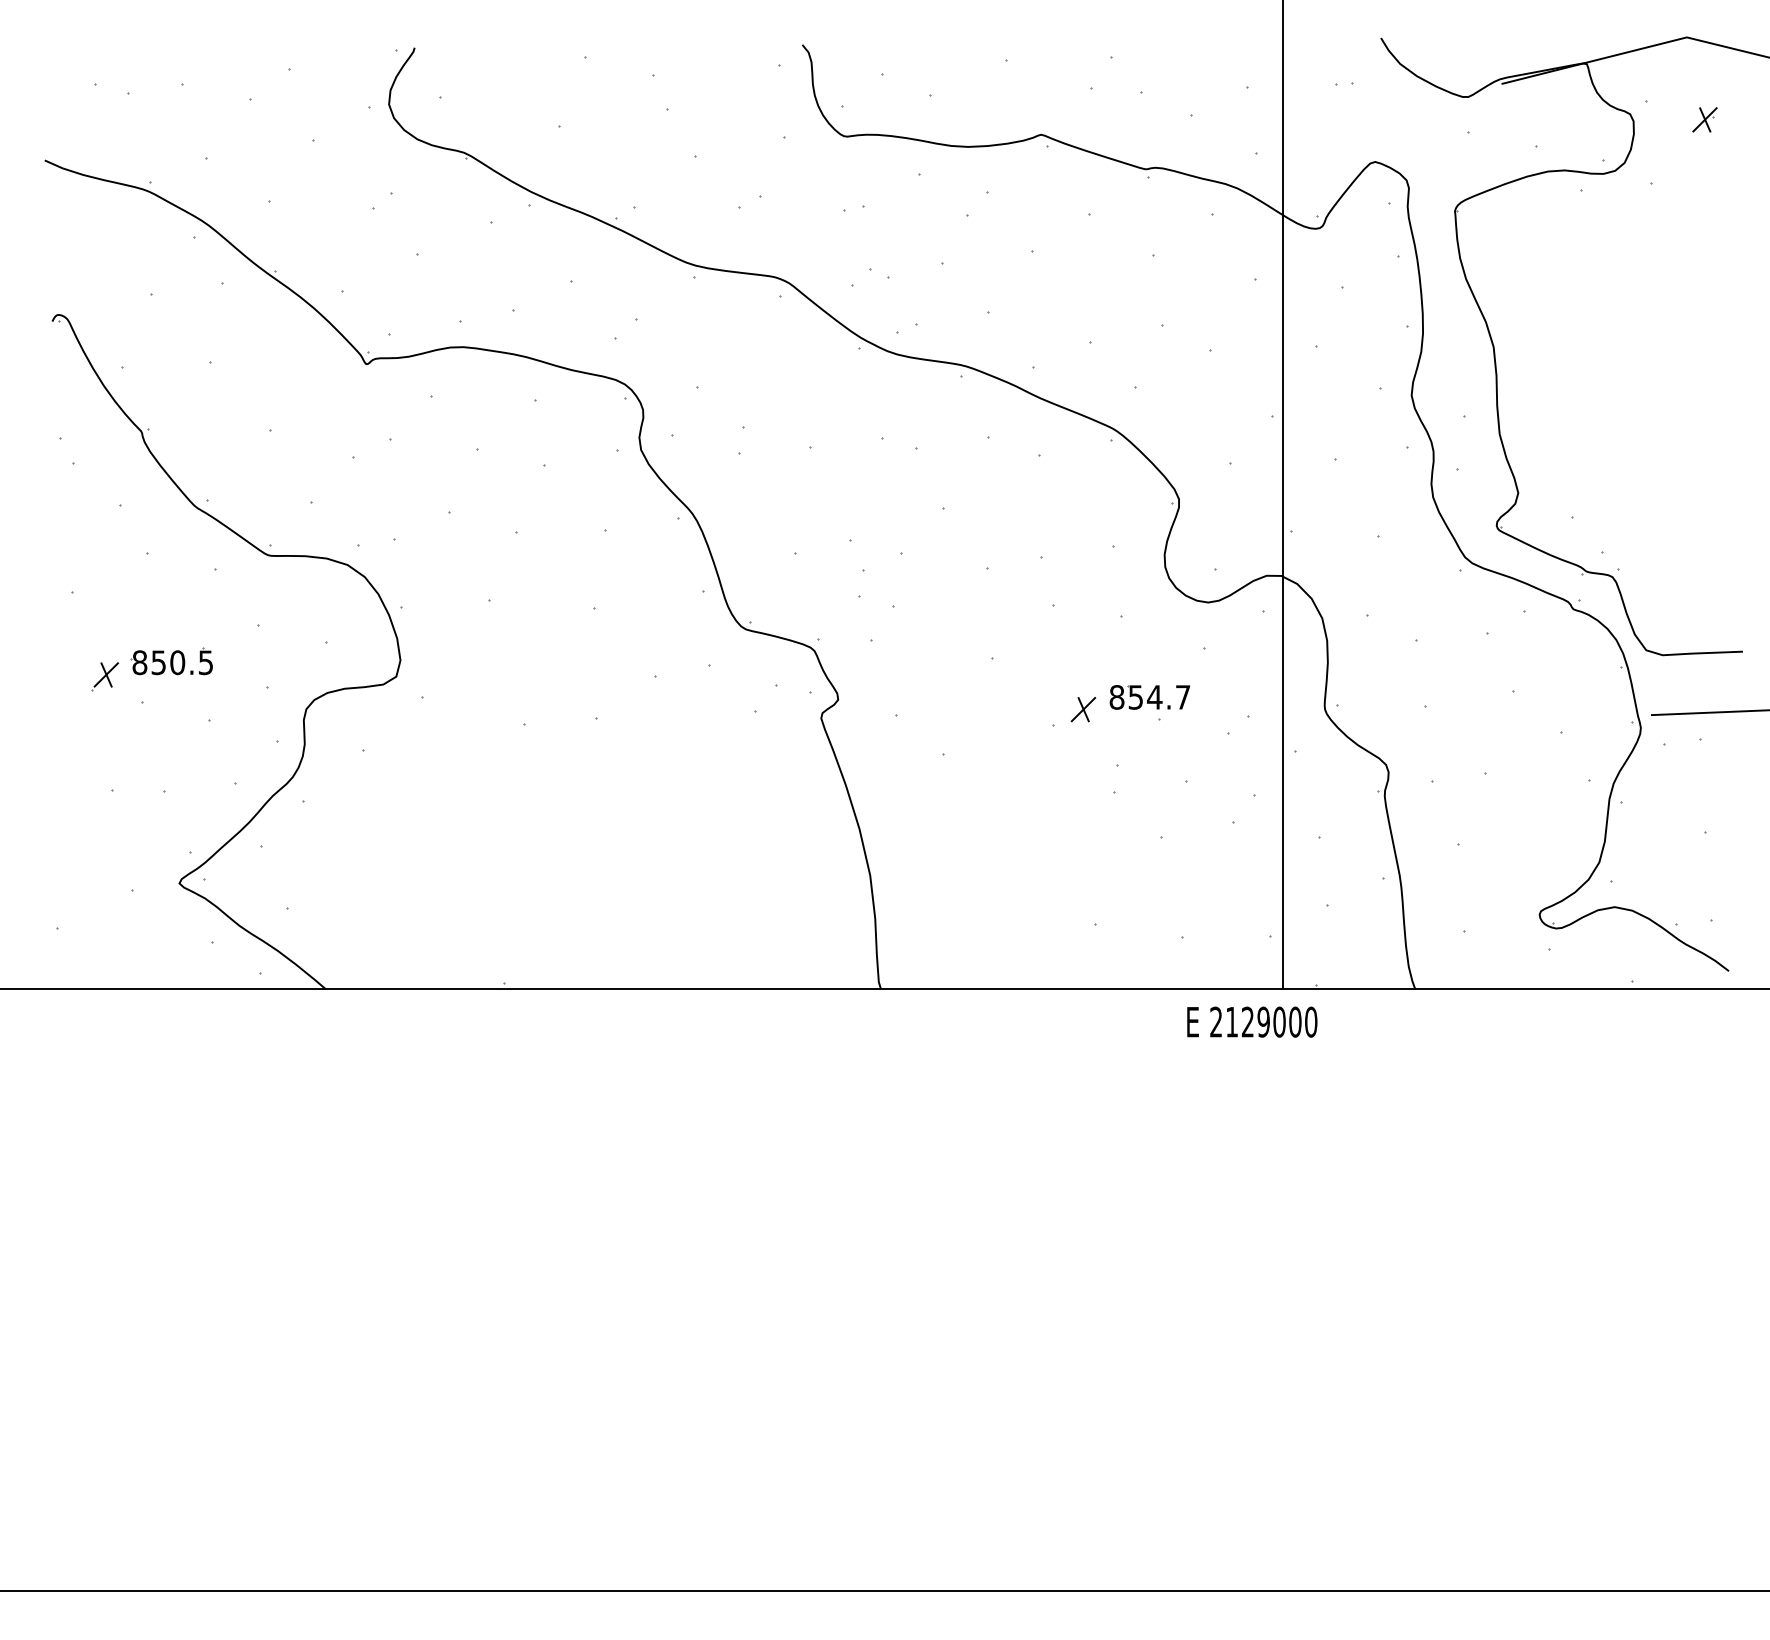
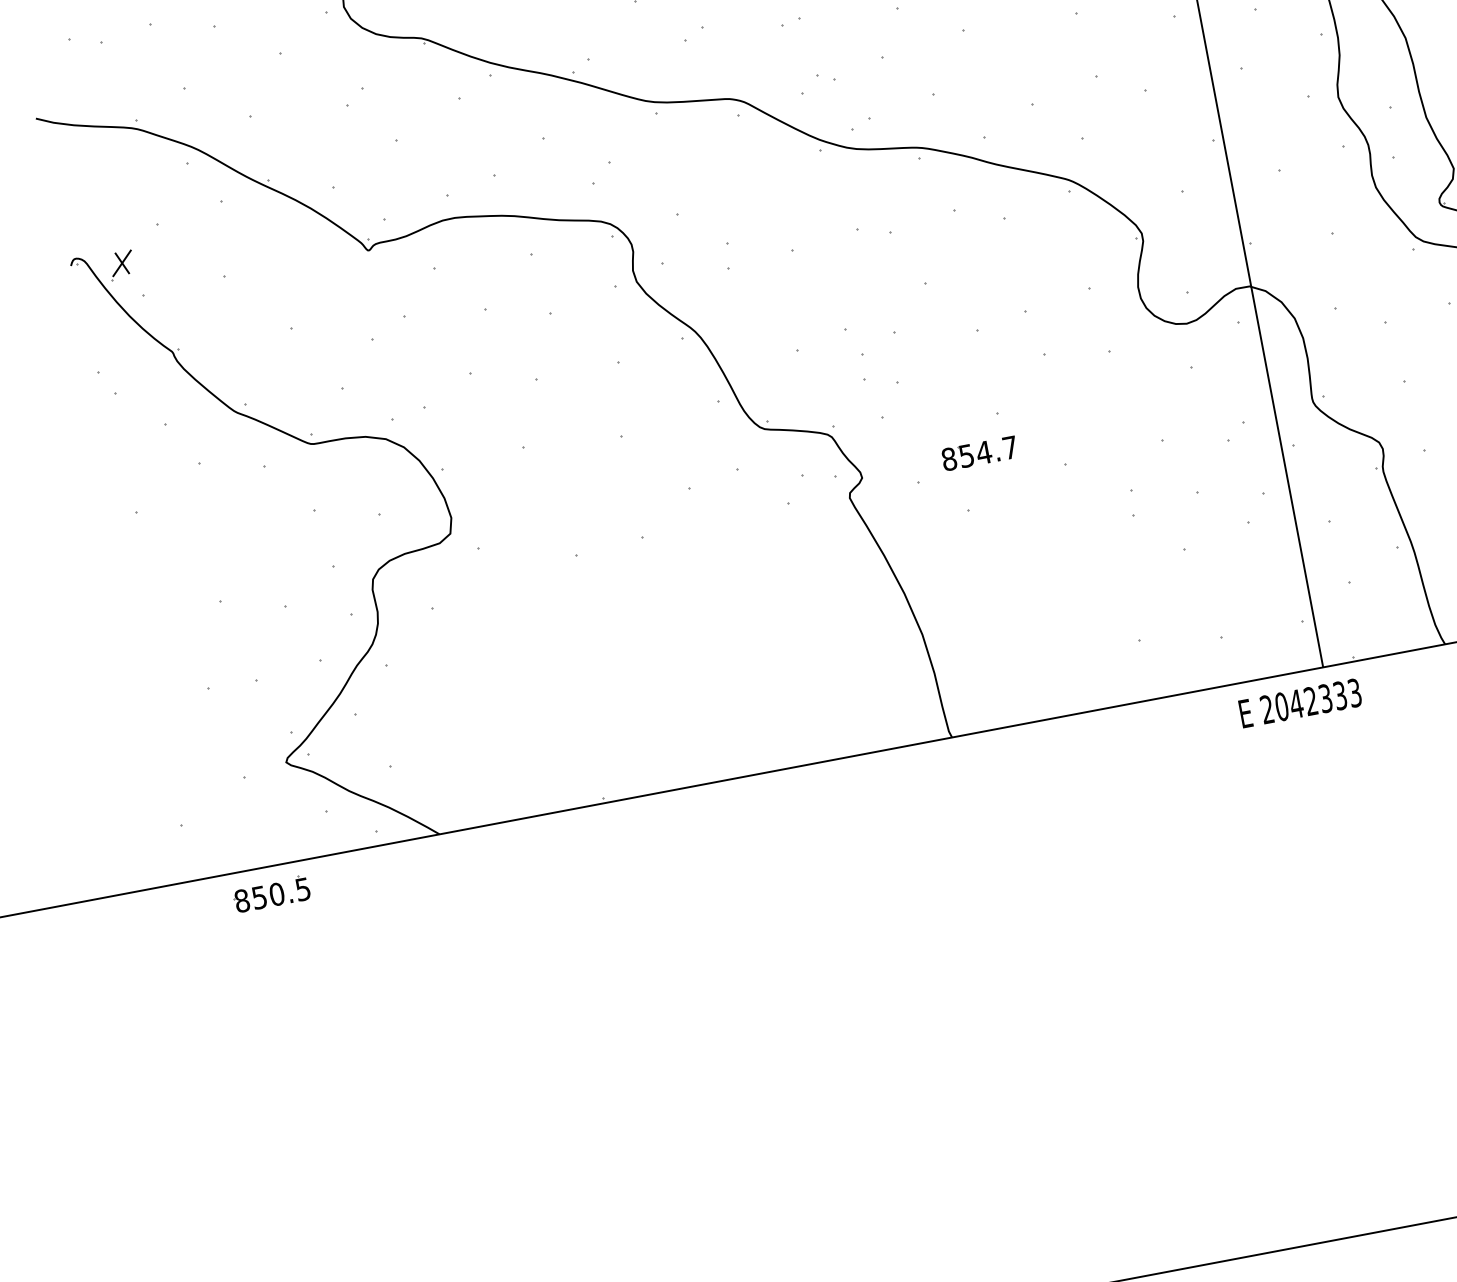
part: (171, 661) -> (271, 894), moved
part: (104, 676) -> (120, 265), moved
part: (1149, 697) -> (979, 453), moved
part: (1082, 709) -> (1089, 444), removed
text: (1271, 1021) -> (1318, 699), 2129000 -> 2042333

